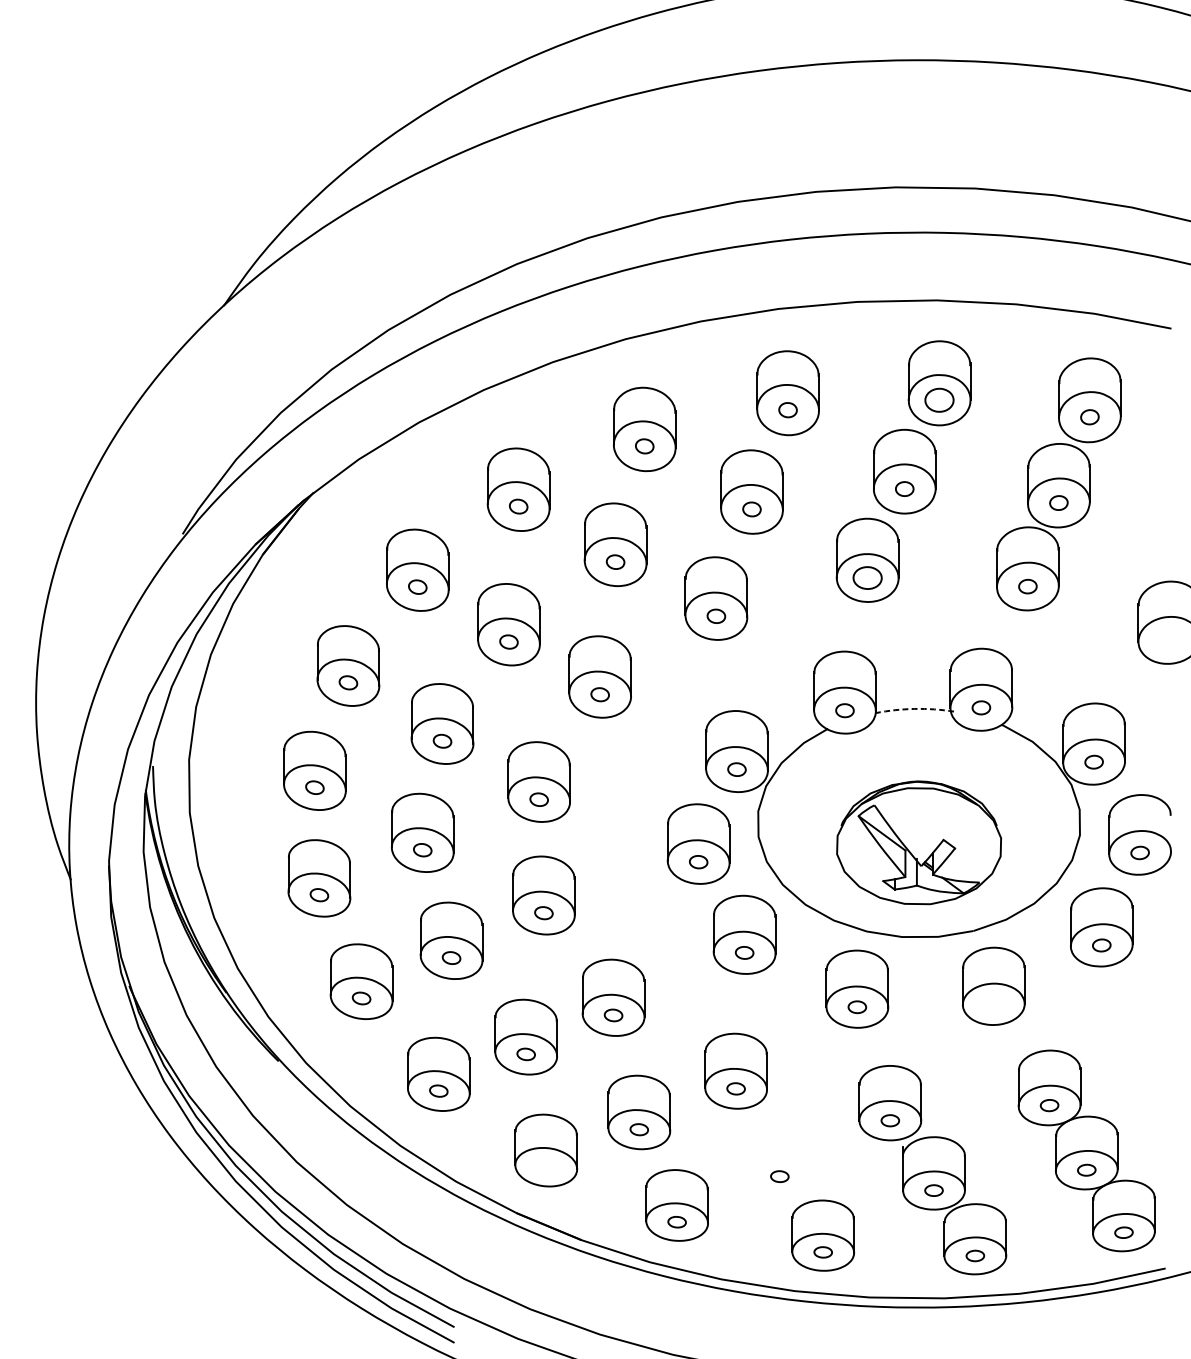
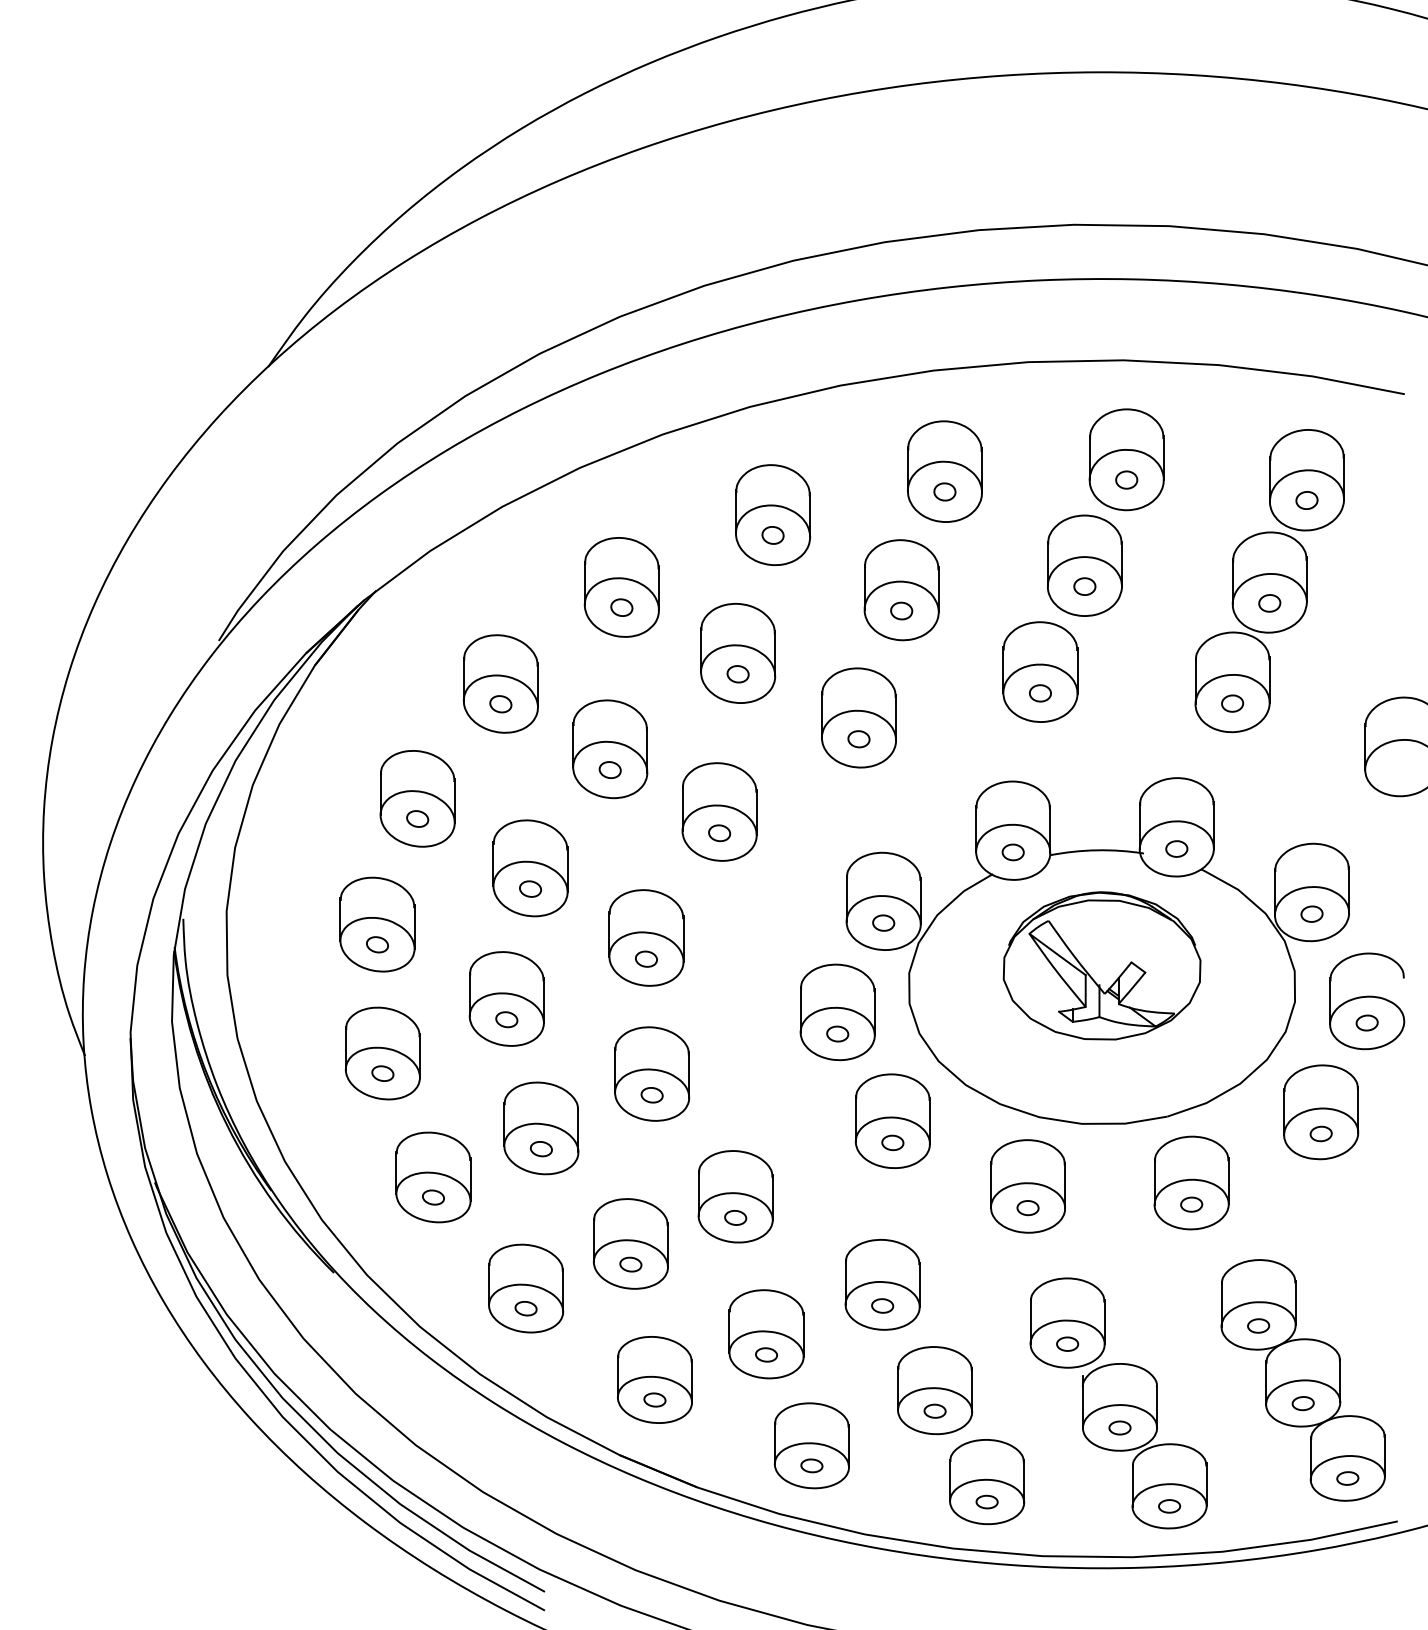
part: (939, 399) -> (1126, 479), size x0.62
part: (867, 578) -> (1040, 693), size x0.62
arc: (914, 709) -> (1096, 850), dashed -> solid
part: (918, 842) -> (1101, 965), moved
part: (993, 1004) -> (1191, 1204), added
part: (780, 1159) -> (935, 1390), added
part: (545, 1166) -> (654, 1399), added

